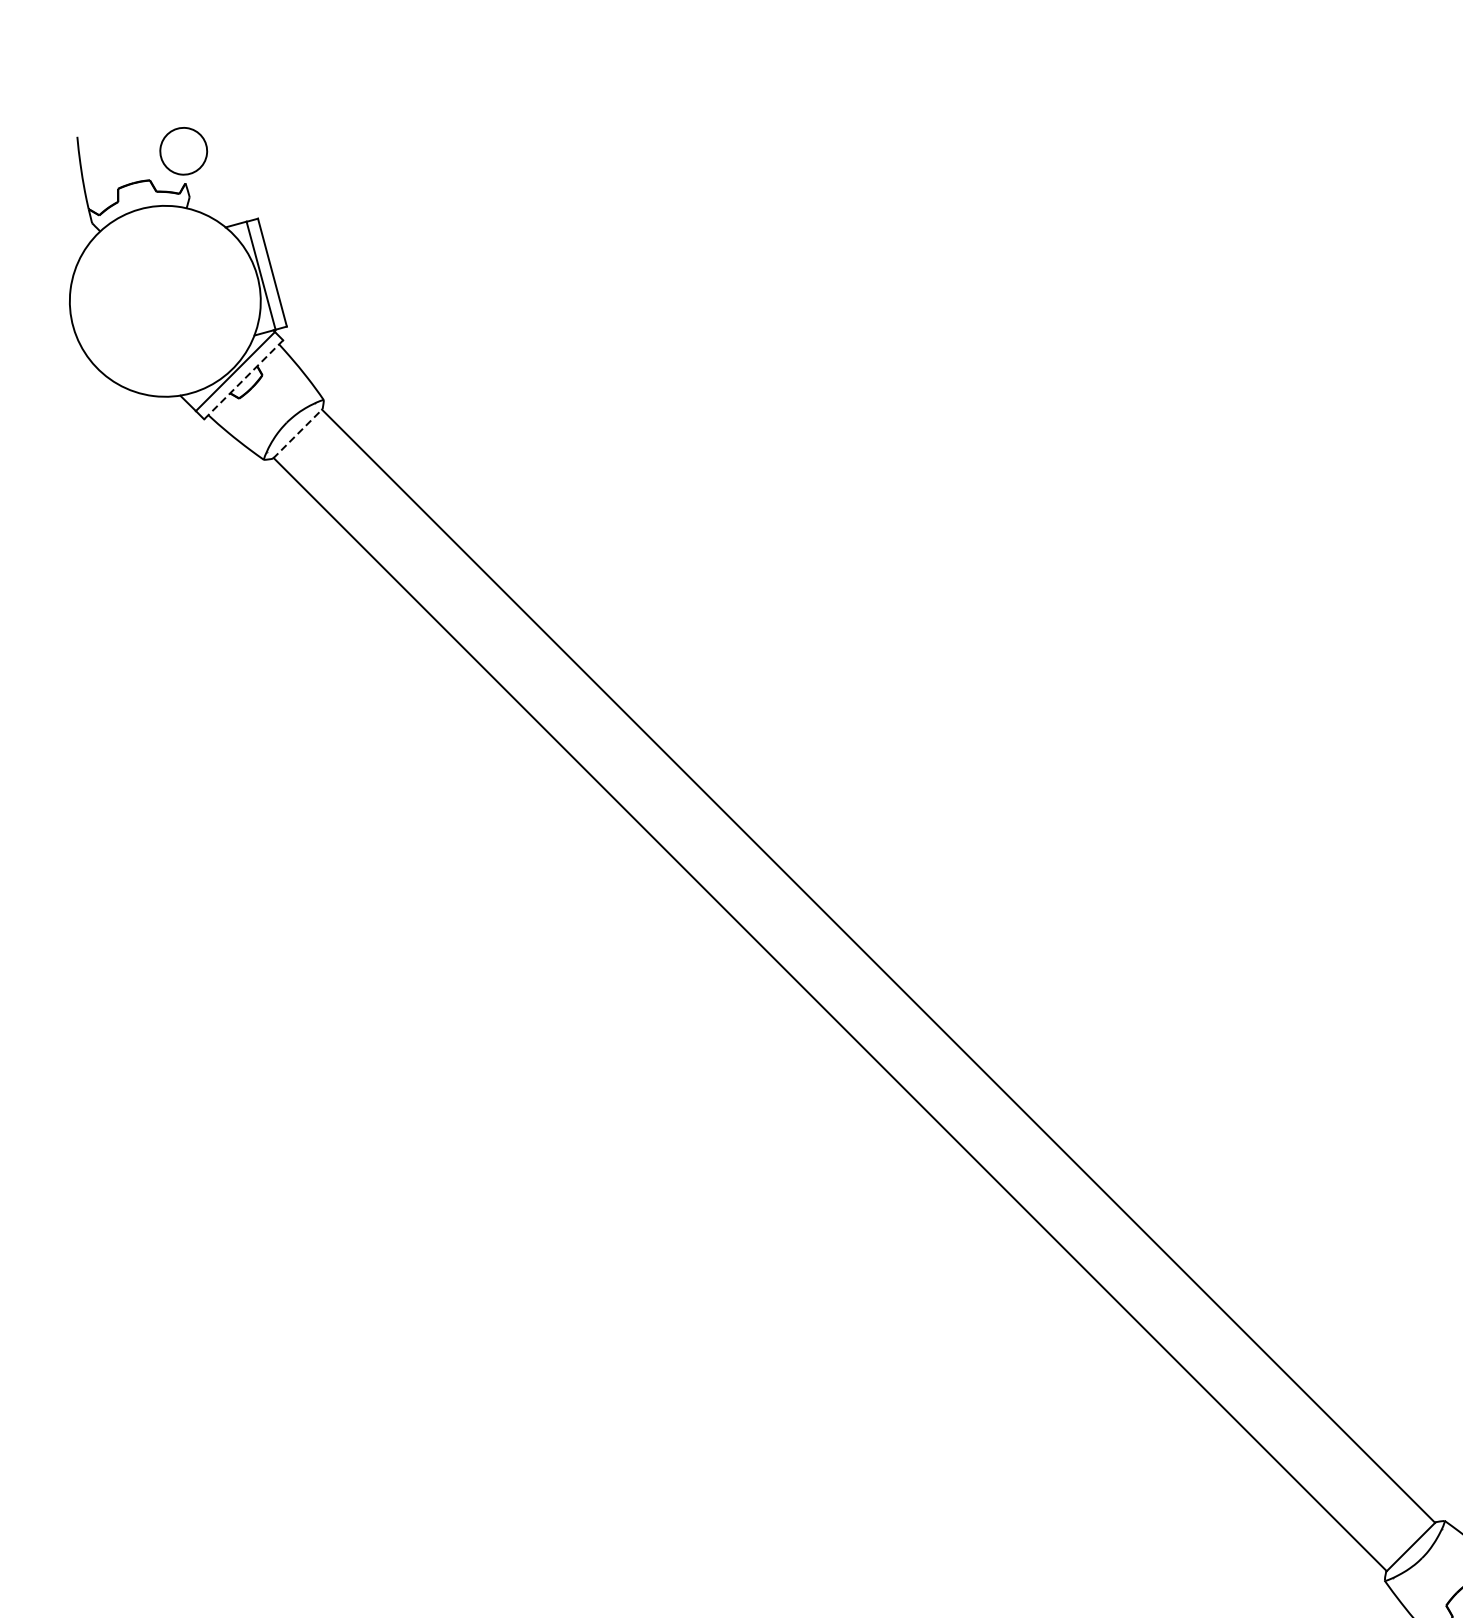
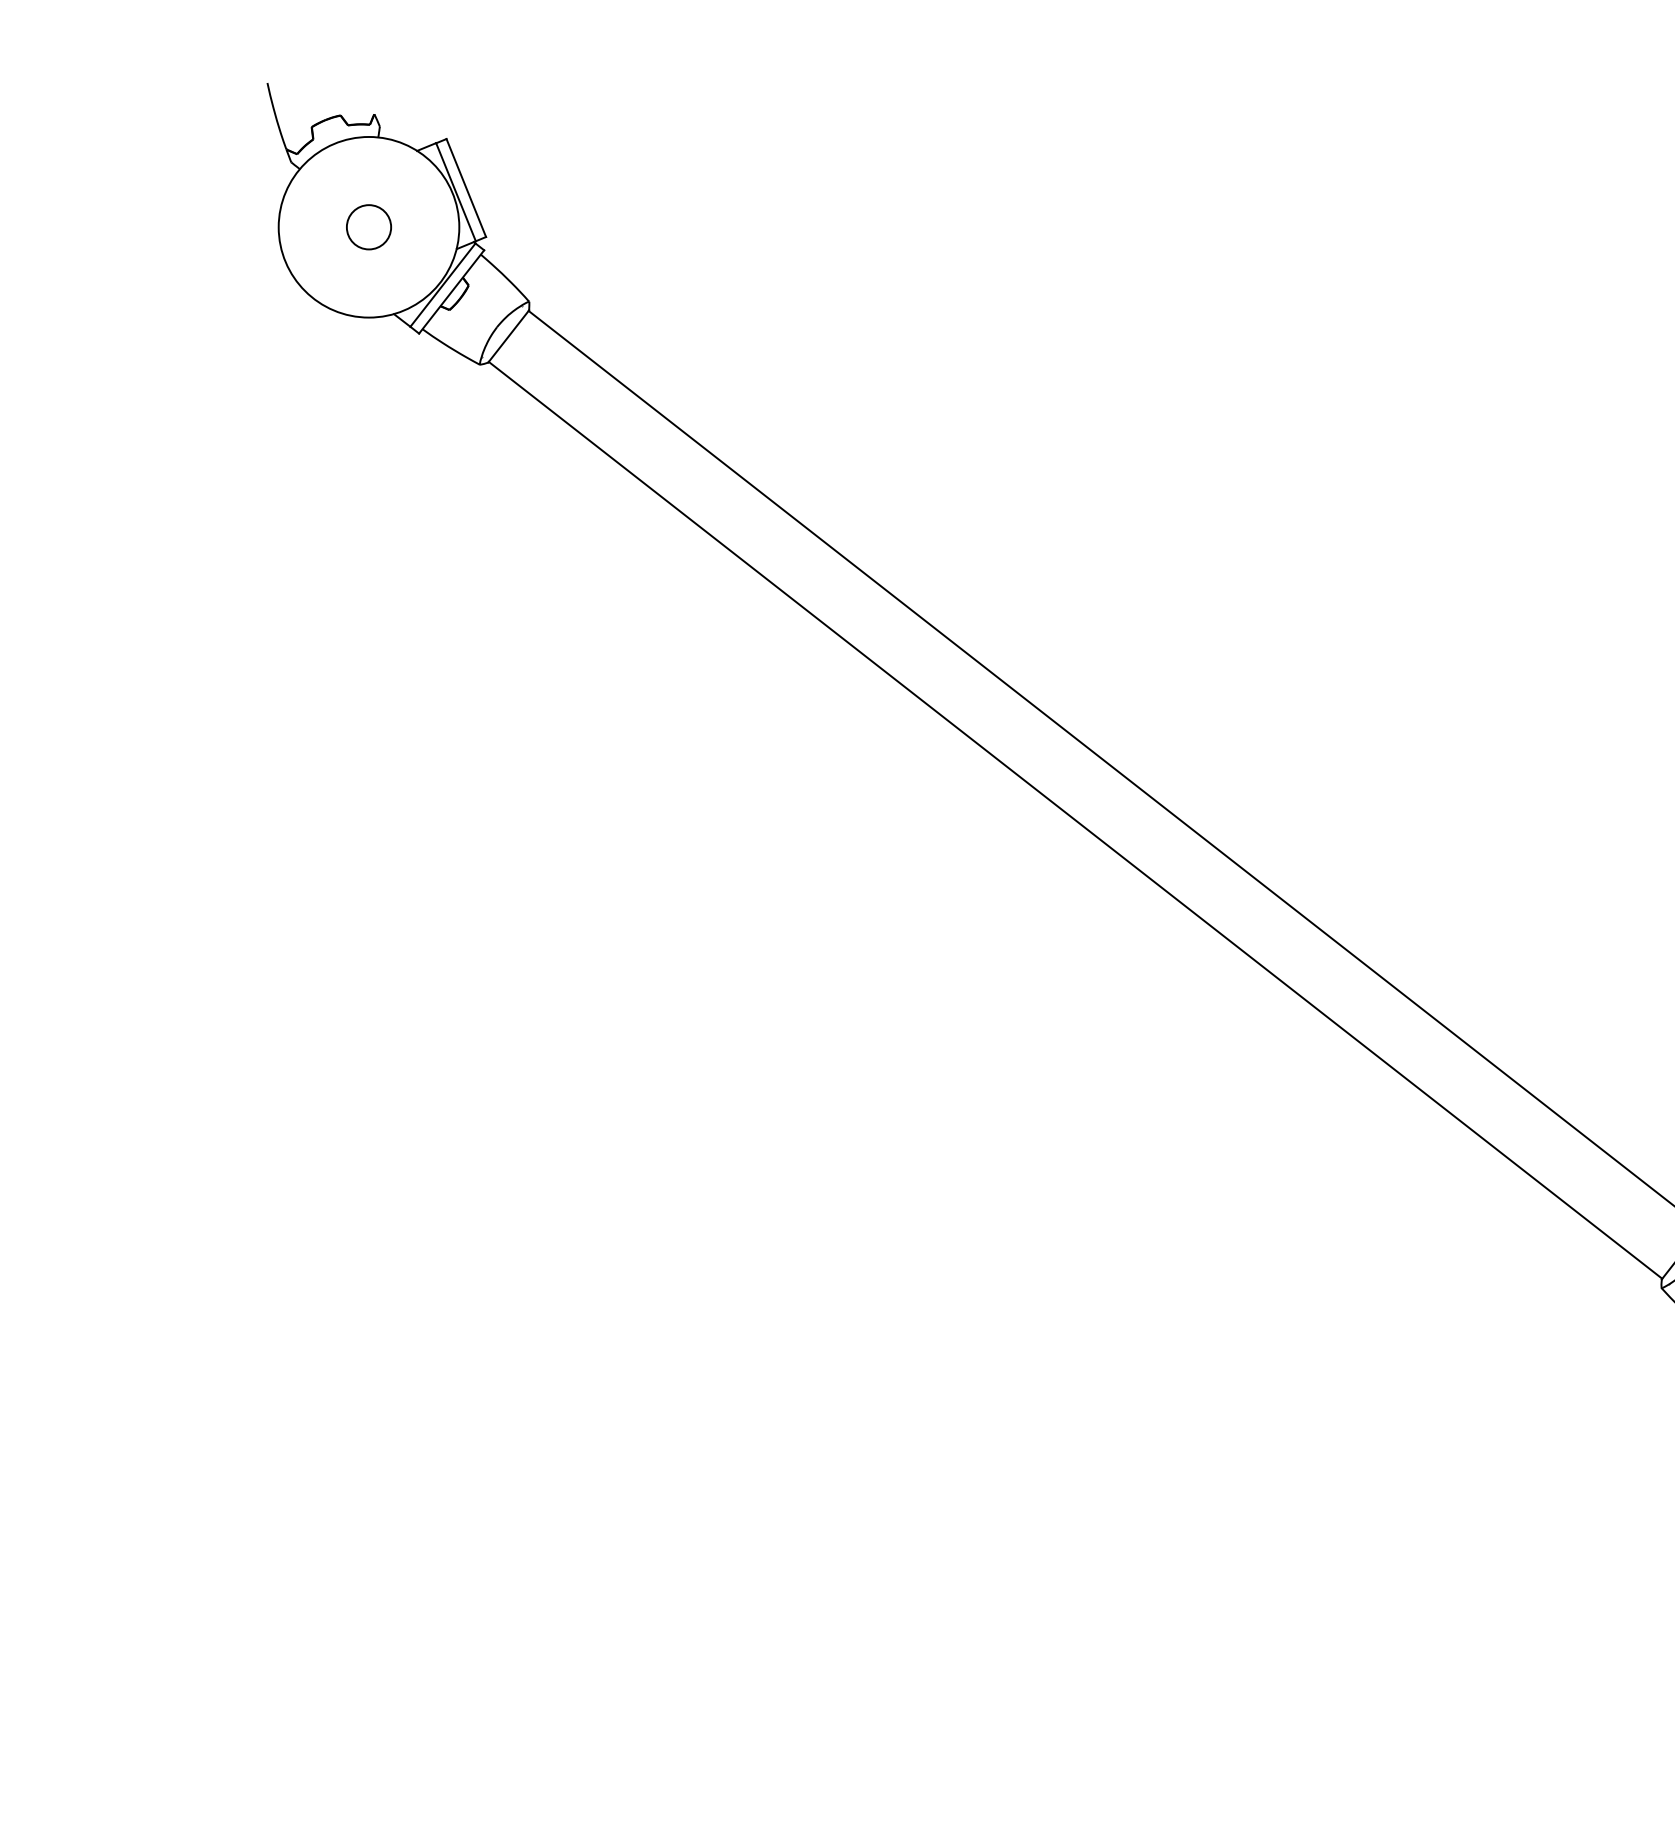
circle: (183, 151) -> (368, 227), moved
line: (243, 379) -> (451, 291), dashed -> solid
line: (298, 434) -> (509, 336), dashed -> solid

